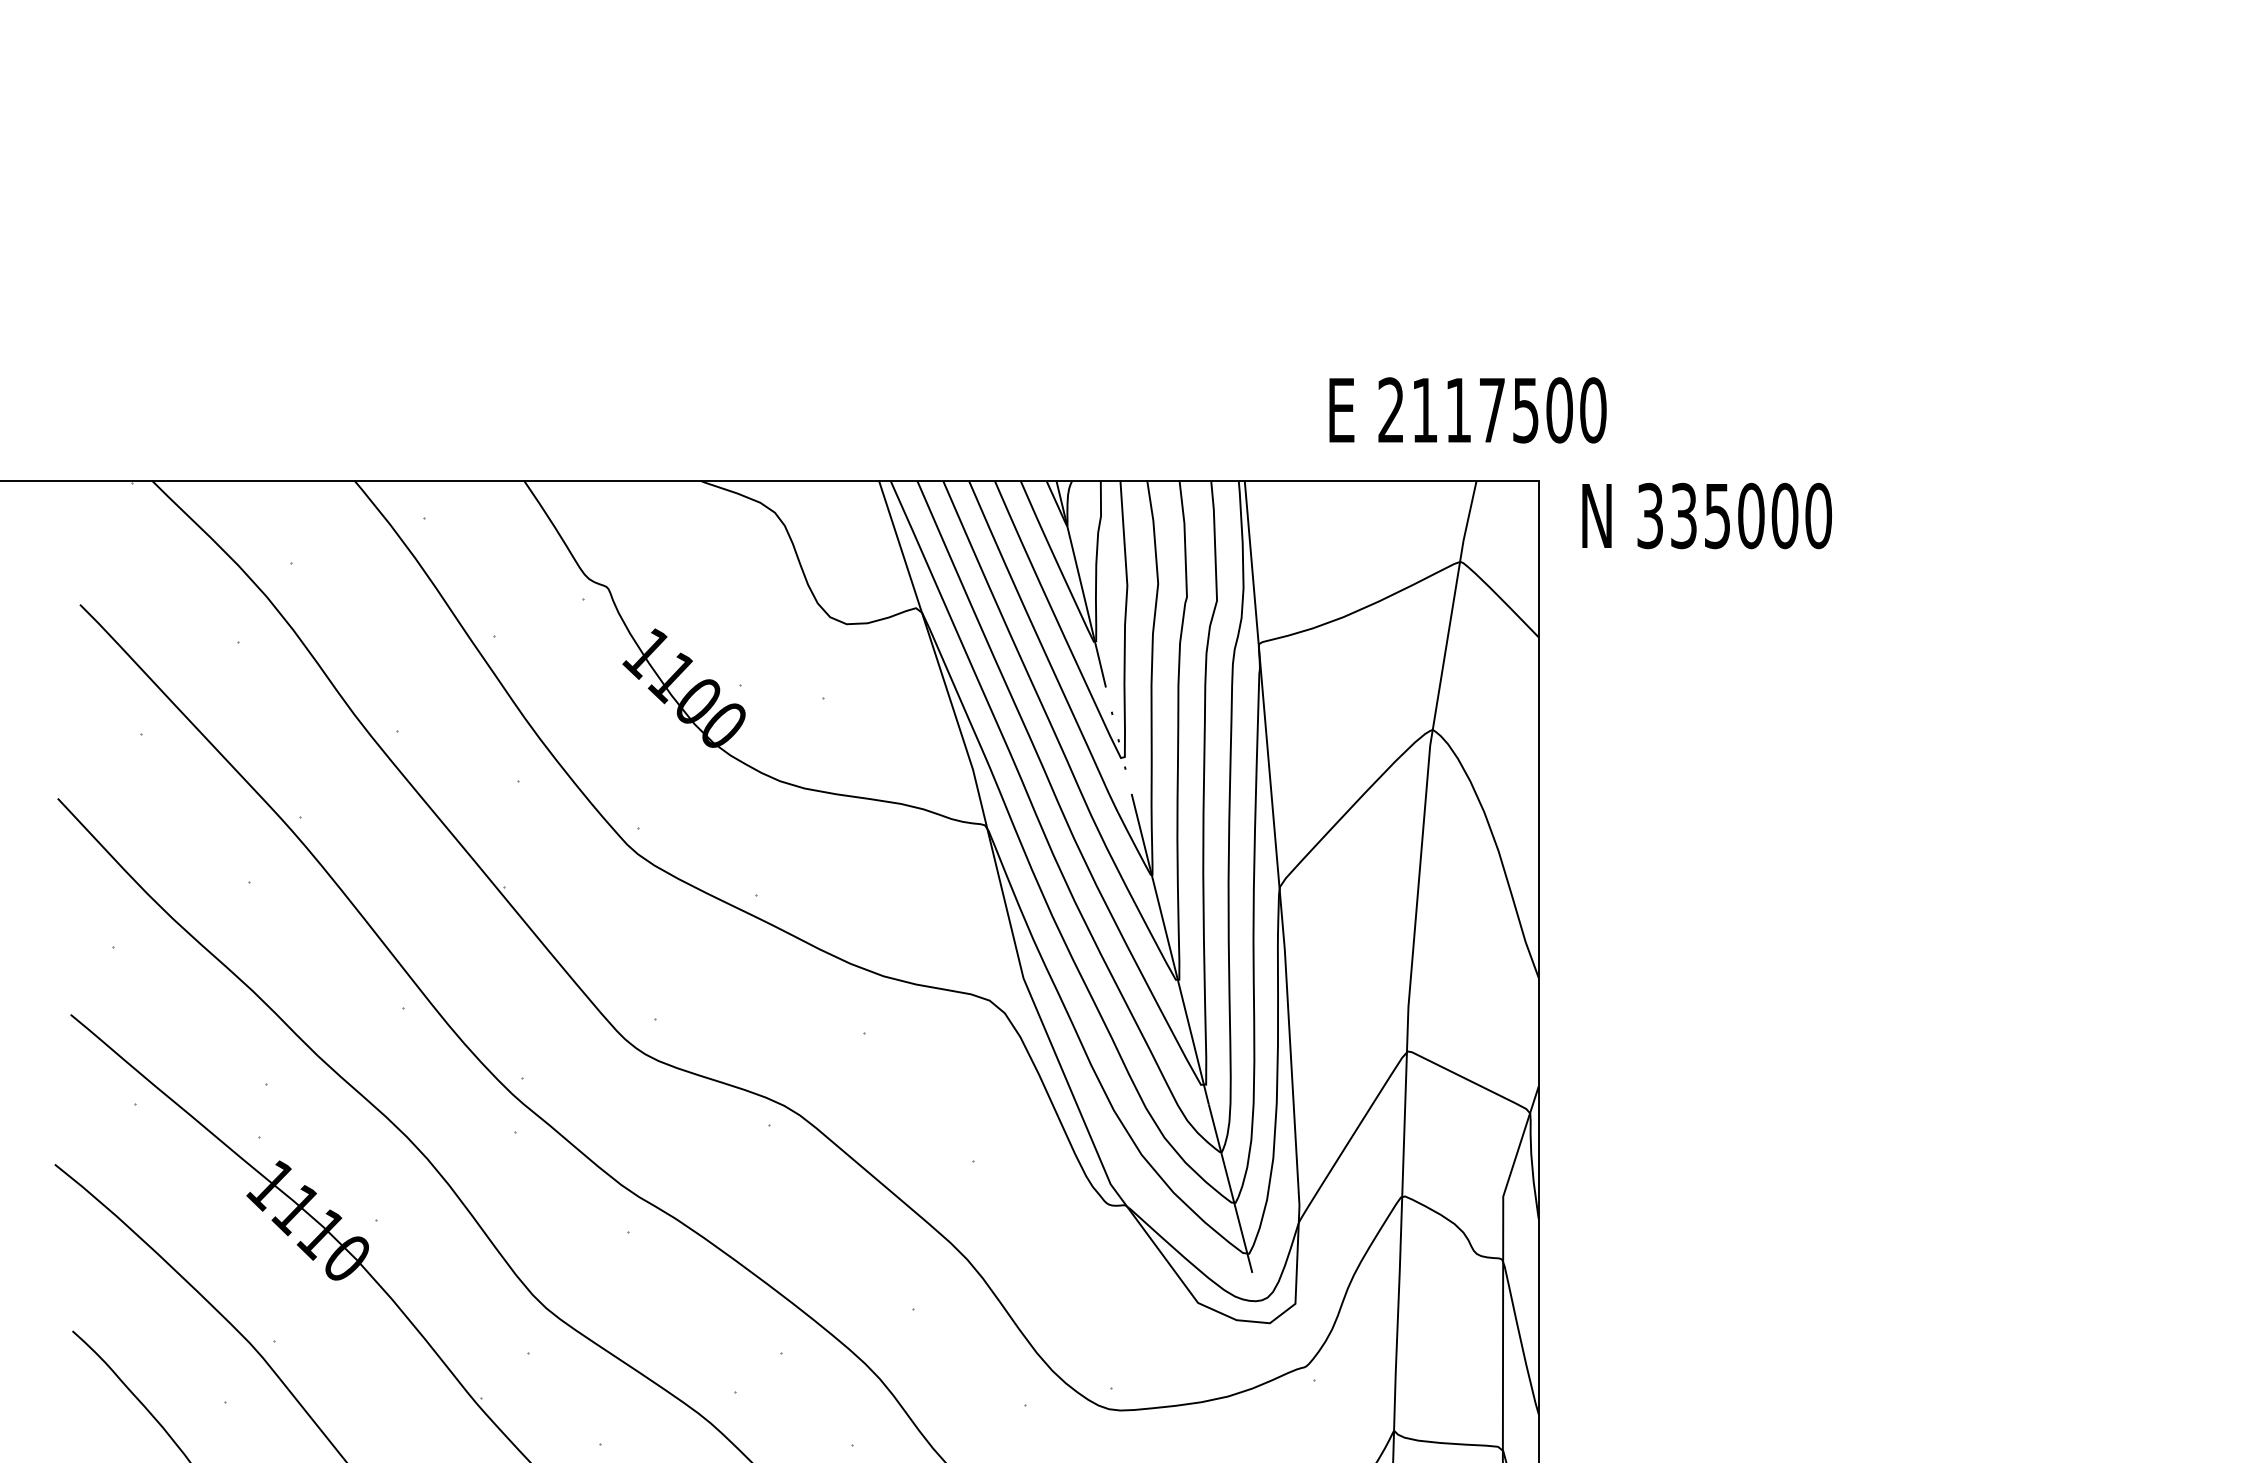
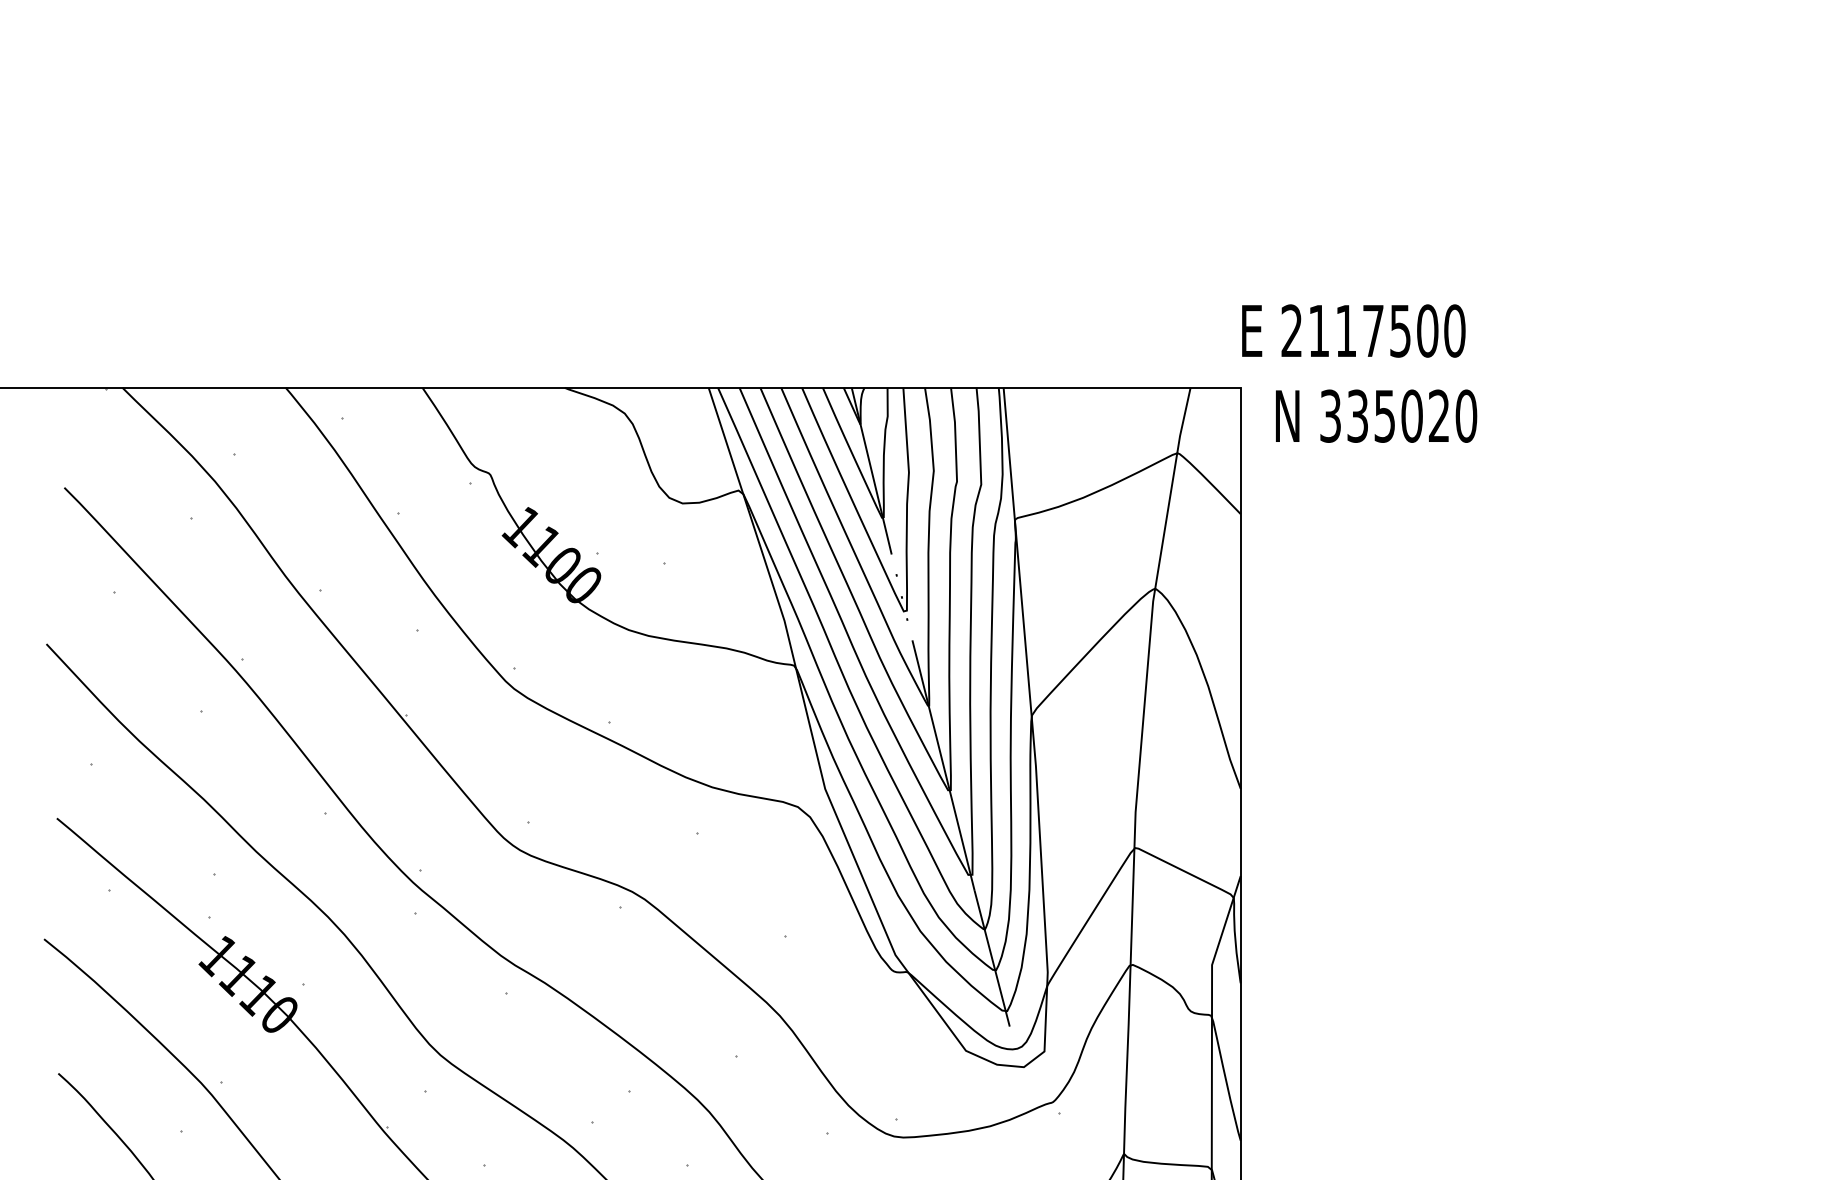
text: (1467, 410) -> (1353, 331), moved
text: (1784, 515) -> (1438, 415), 335000 -> 335020

